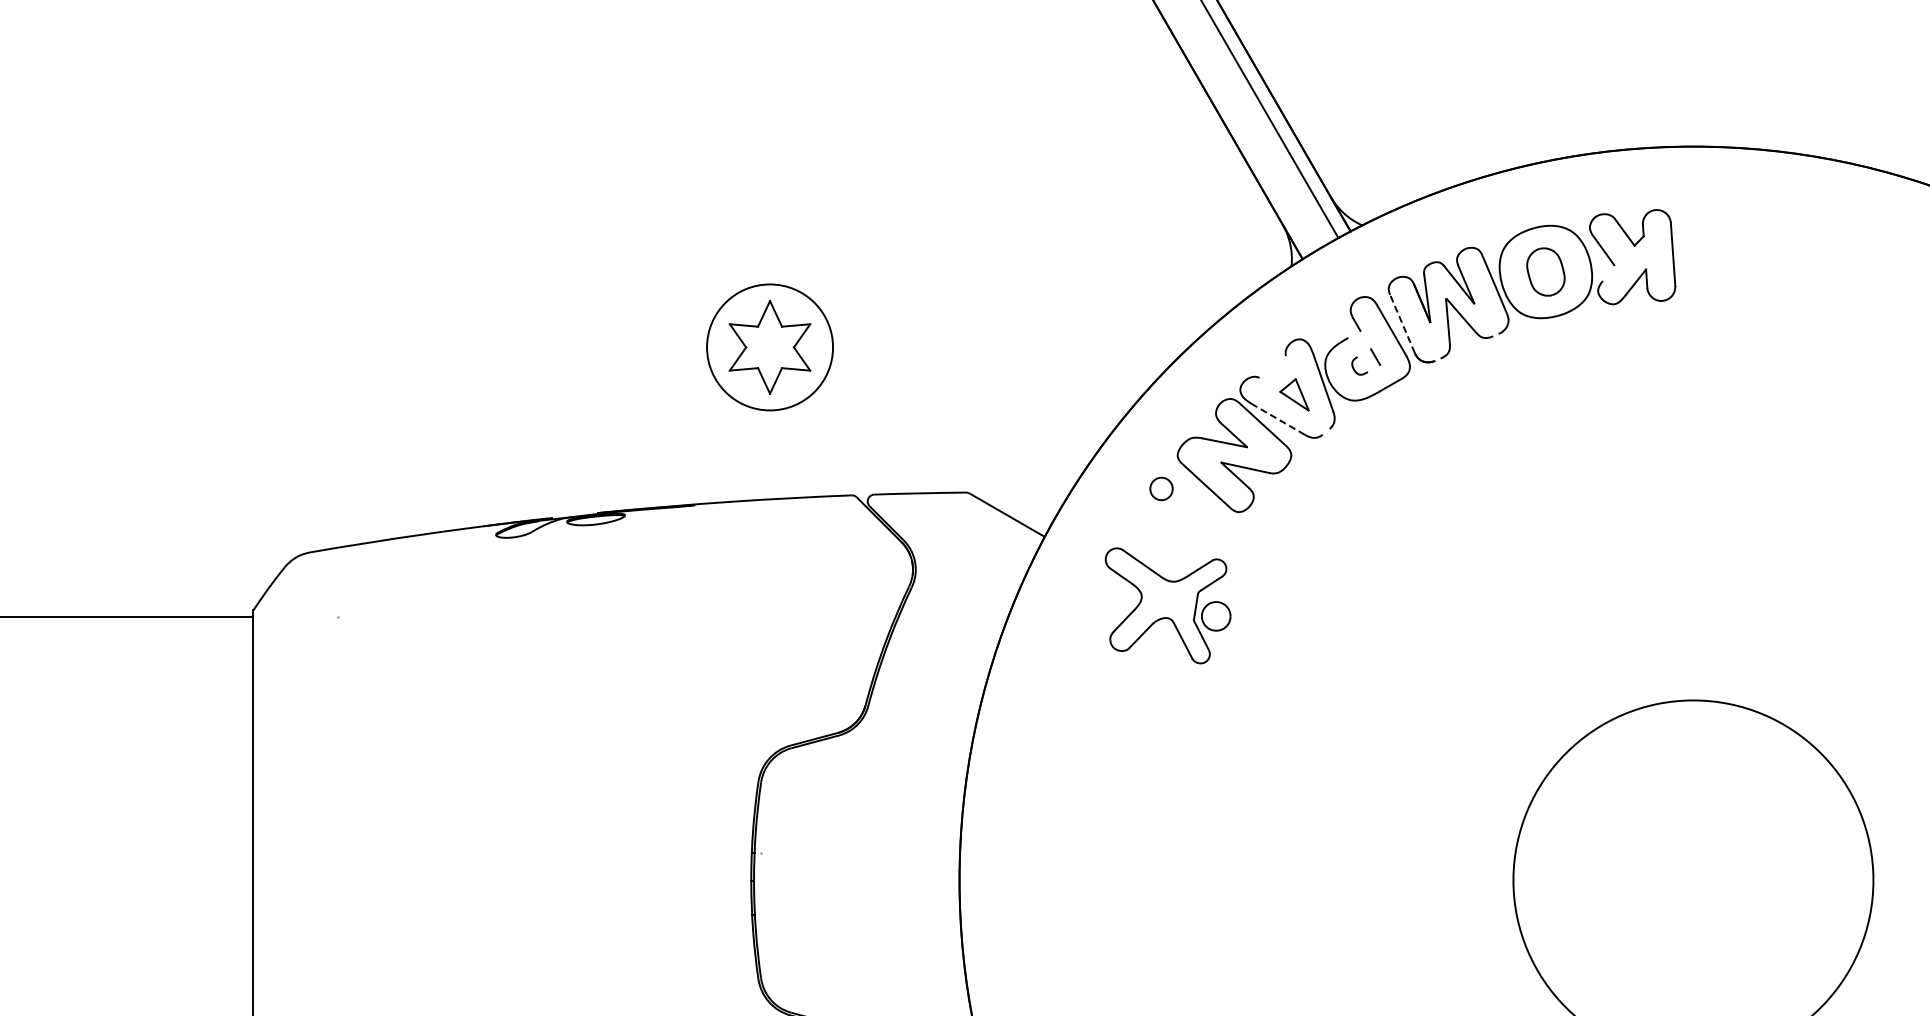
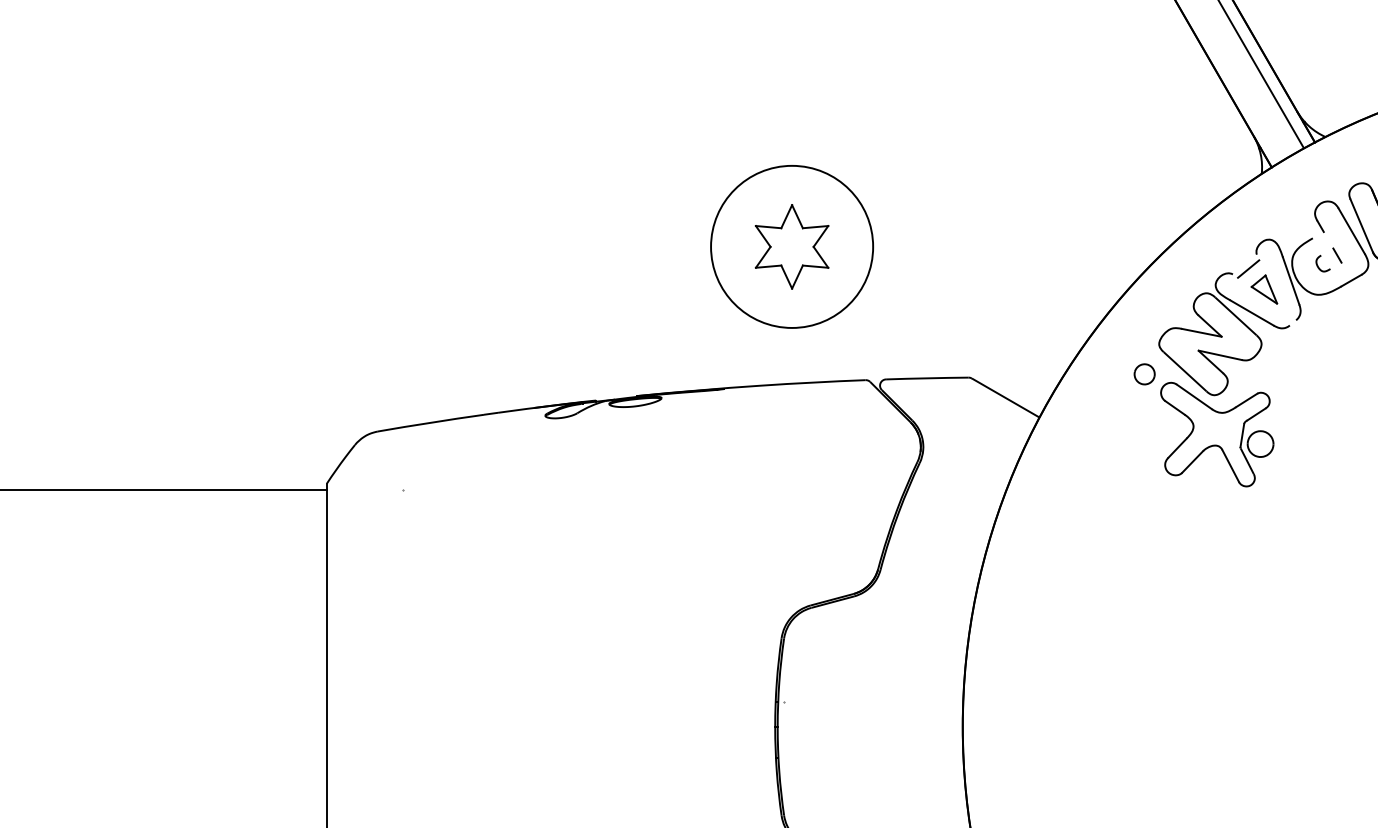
line: (1402, 323) -> (1361, 225), dashed -> solid
circle: (770, 347) -> (792, 246), size x1.43
line: (1276, 371) -> (1248, 268), added
line: (1280, 420) -> (1251, 312), dashed -> solid
part: (1167, 605) -> (1216, 434), moved

